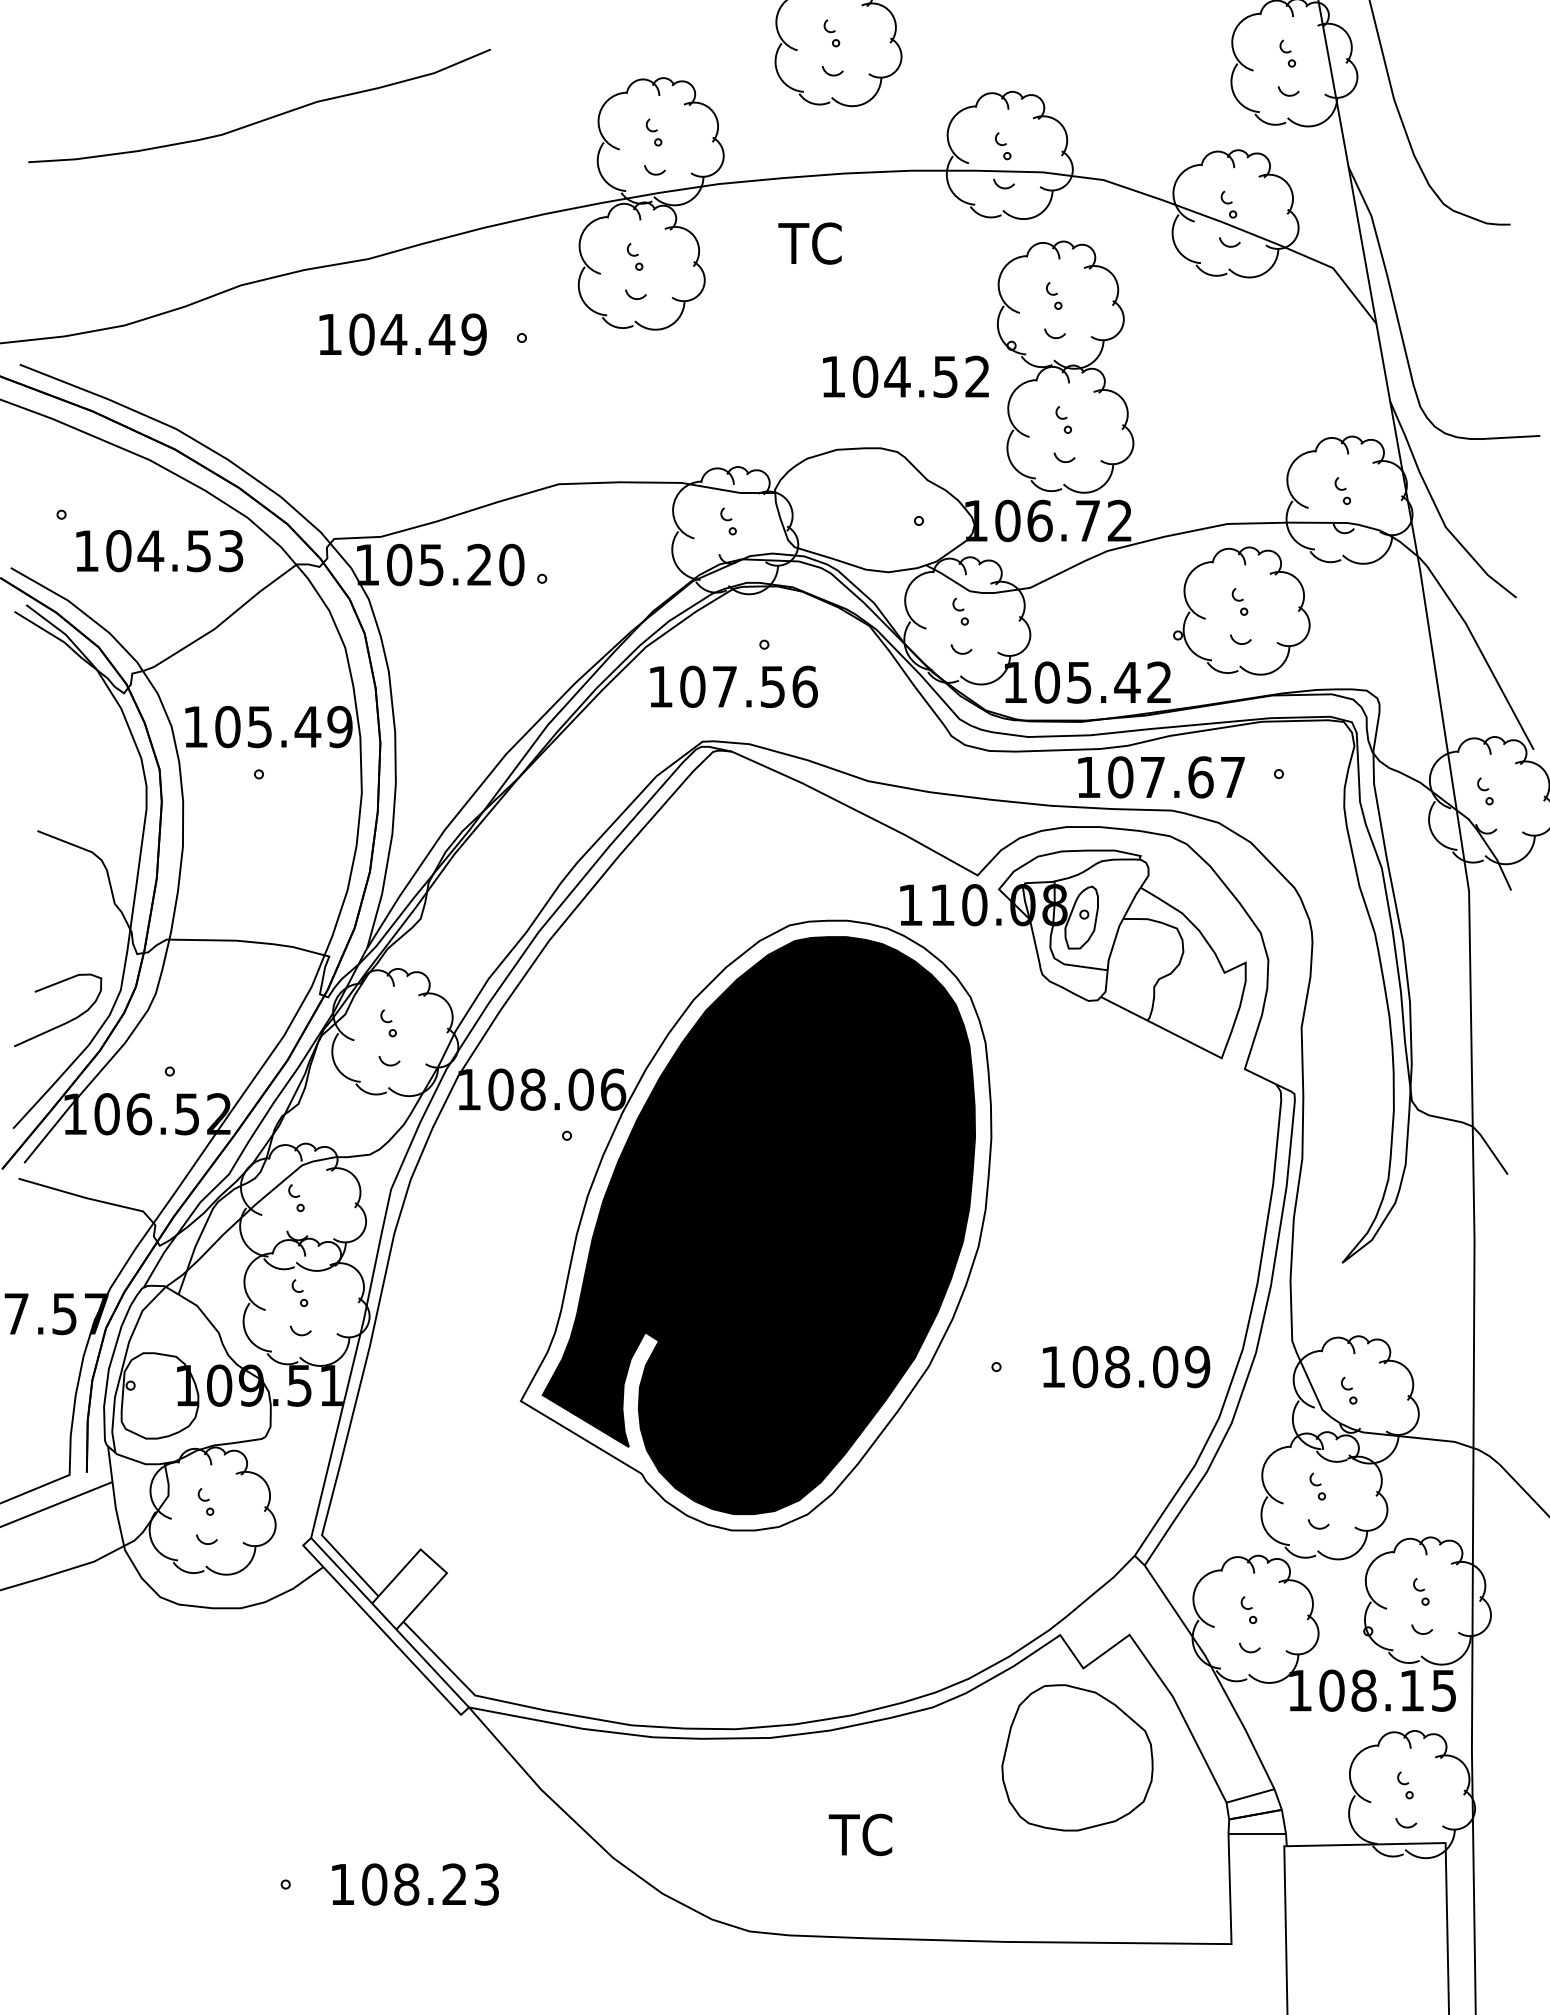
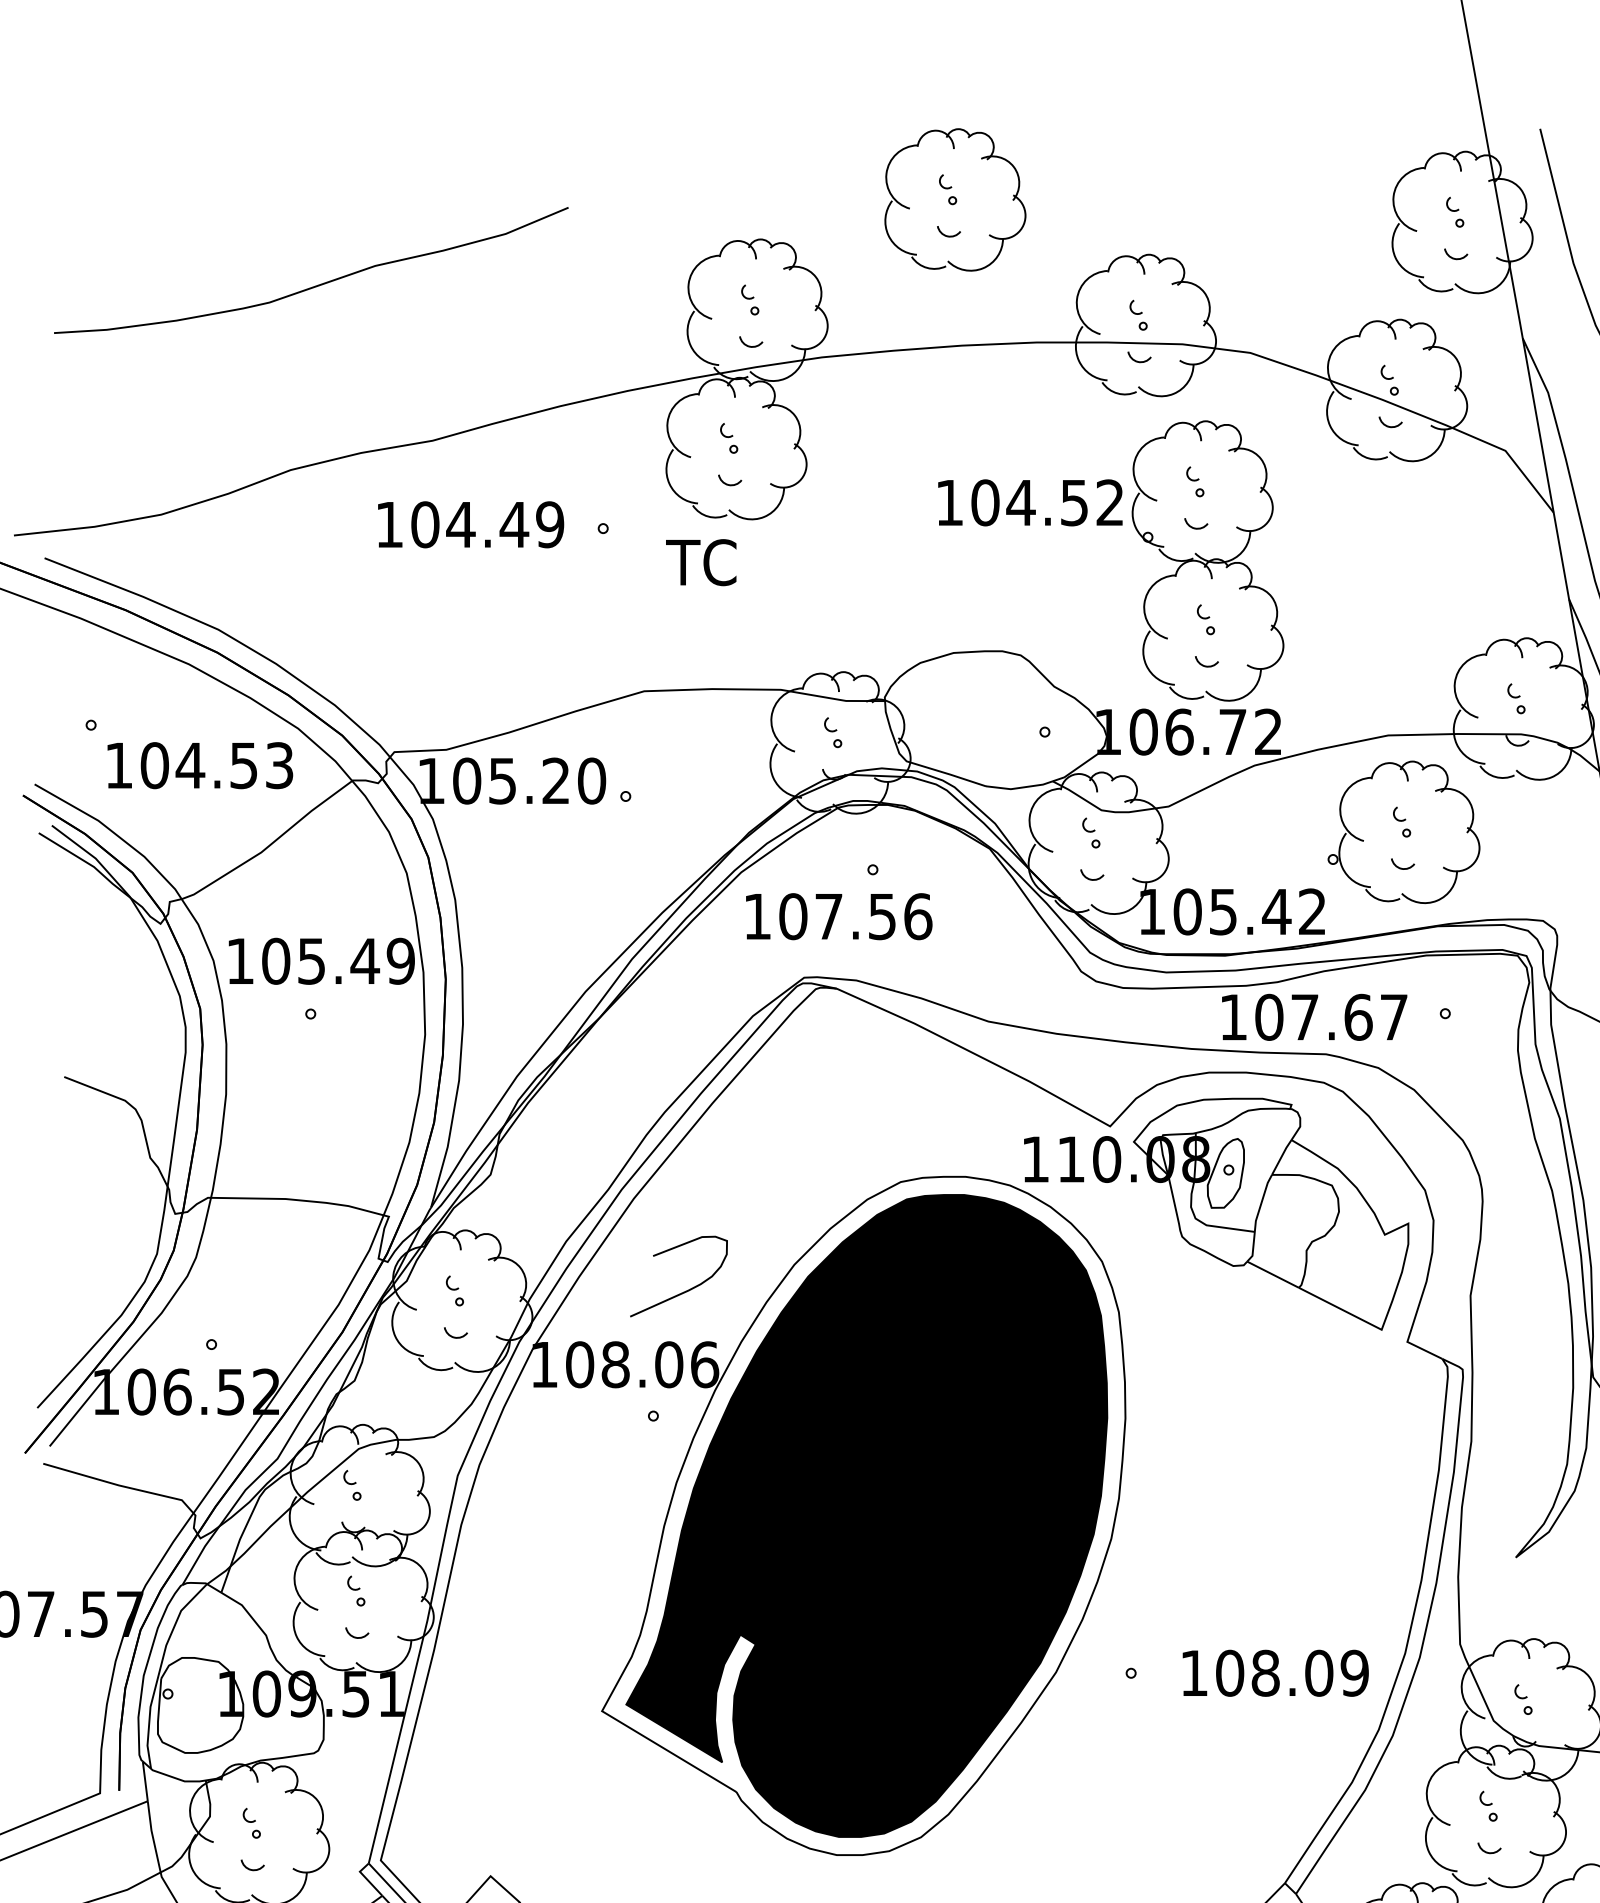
text: (809, 243) -> (700, 562), moved
text: (905, 376) -> (1029, 502), moved
curve: (64, 1022) -> (686, 1290), moved

